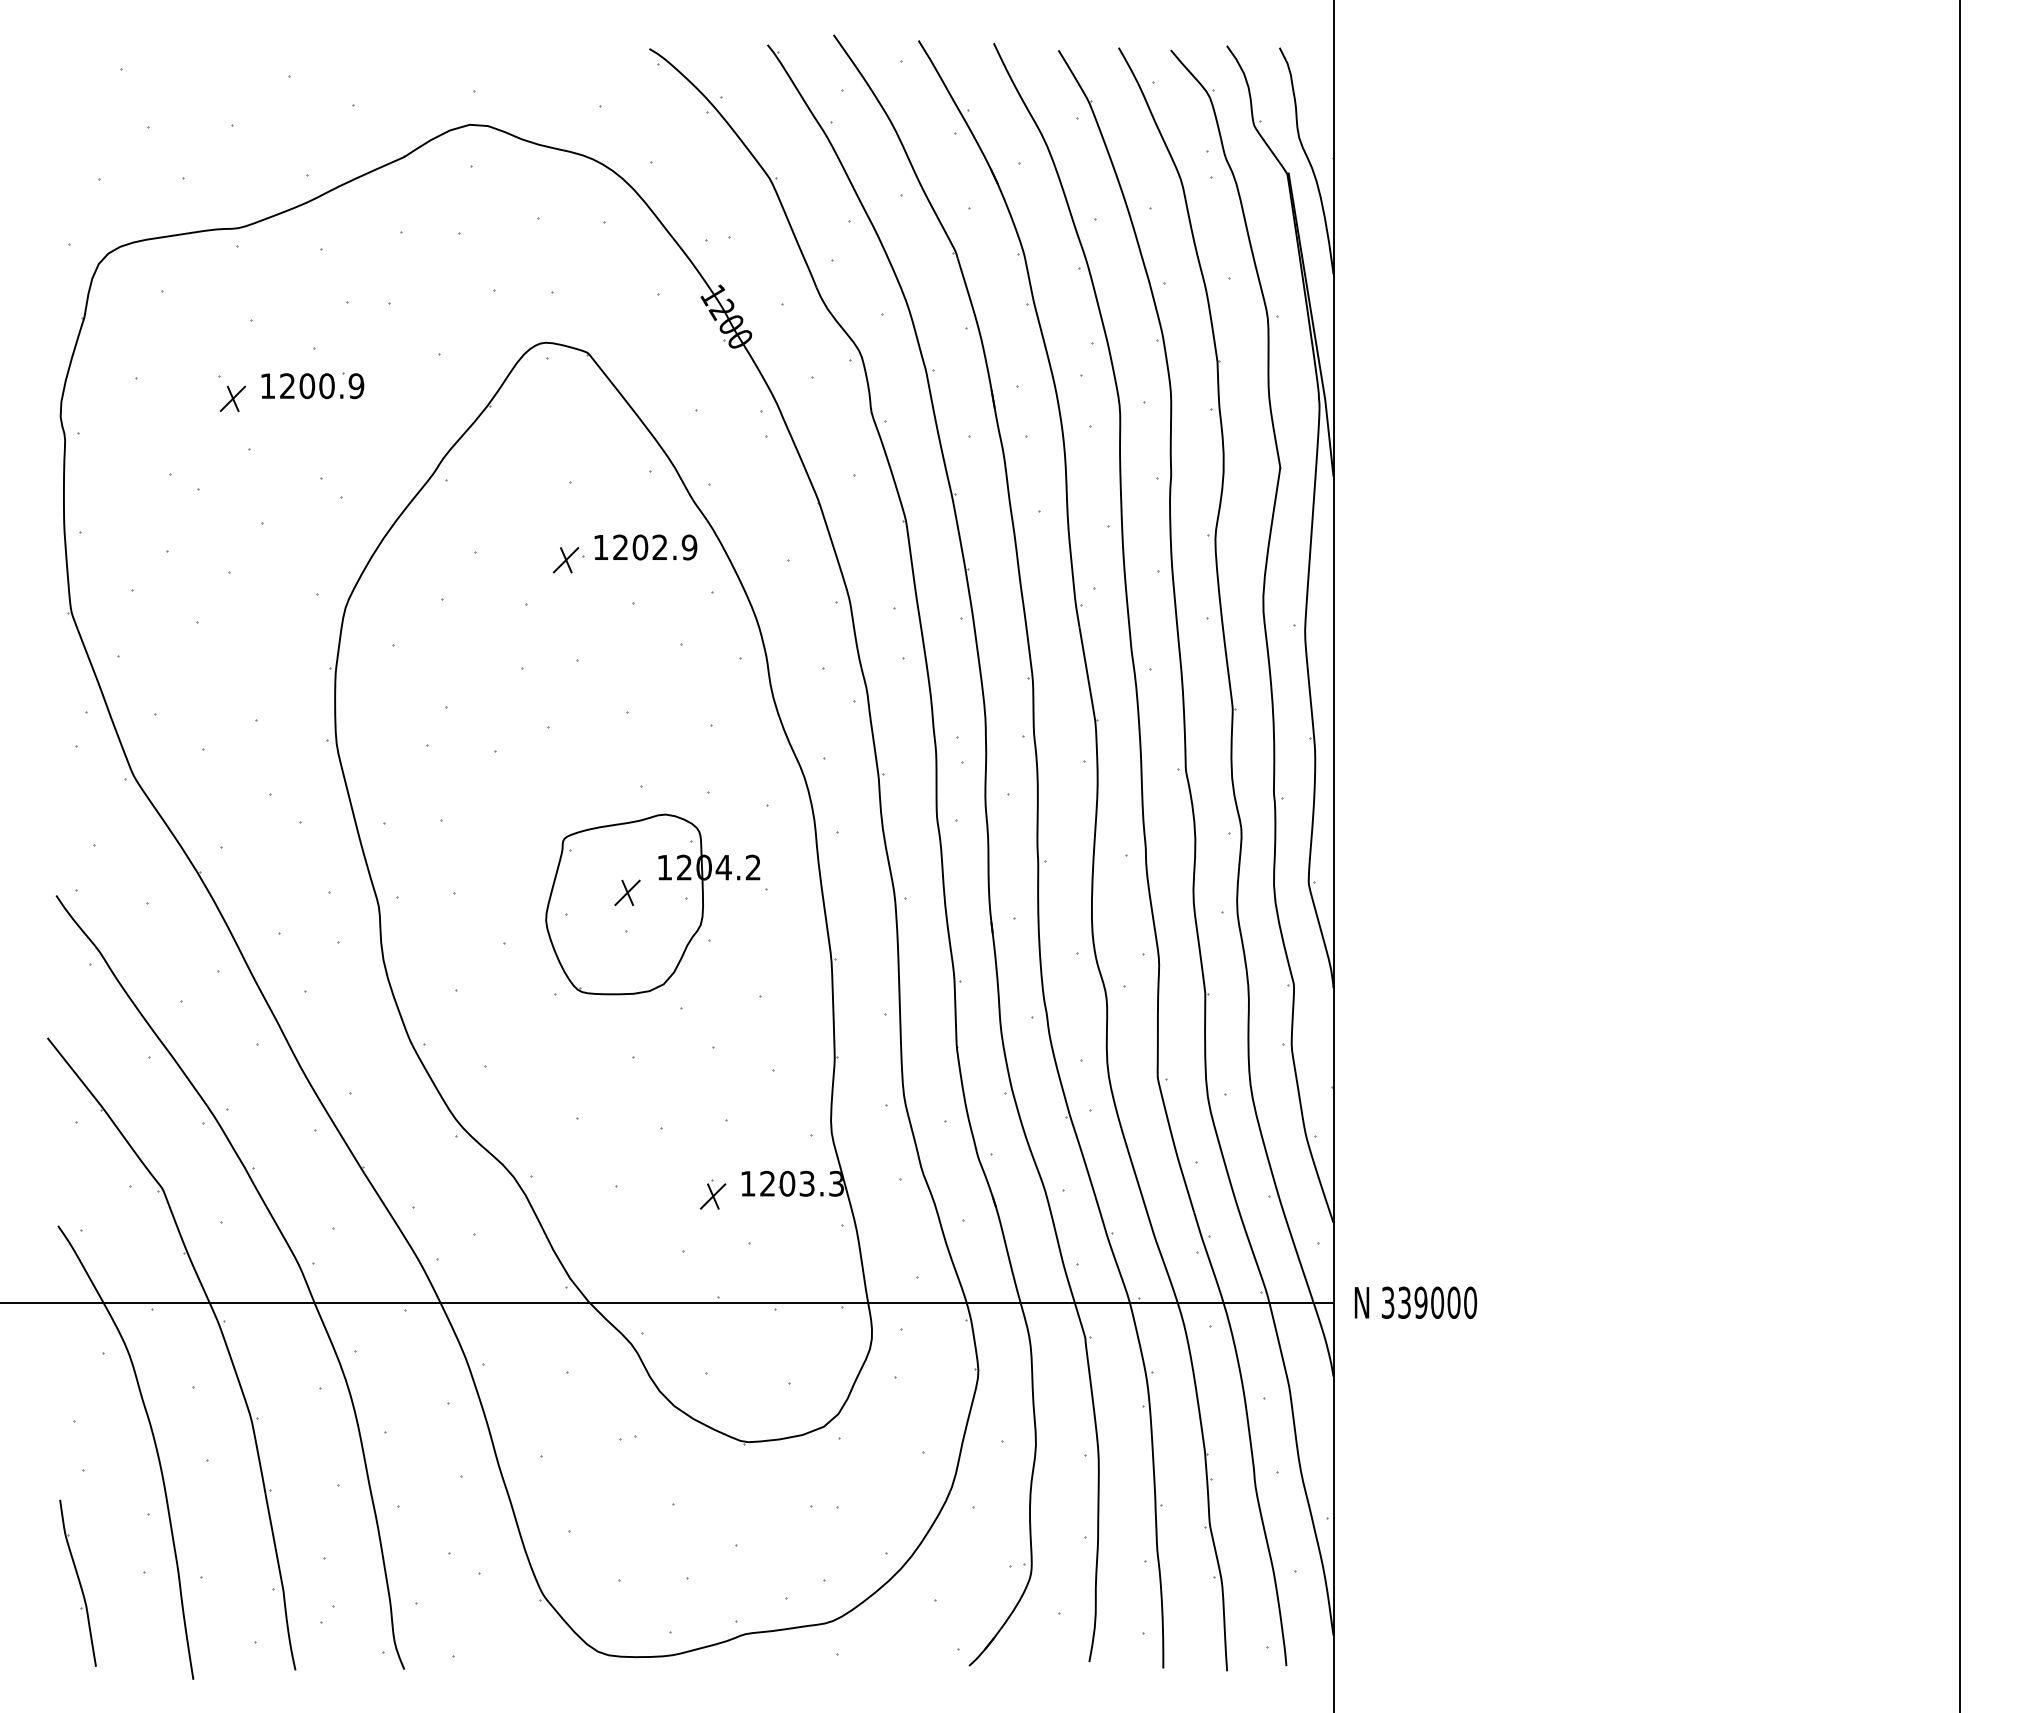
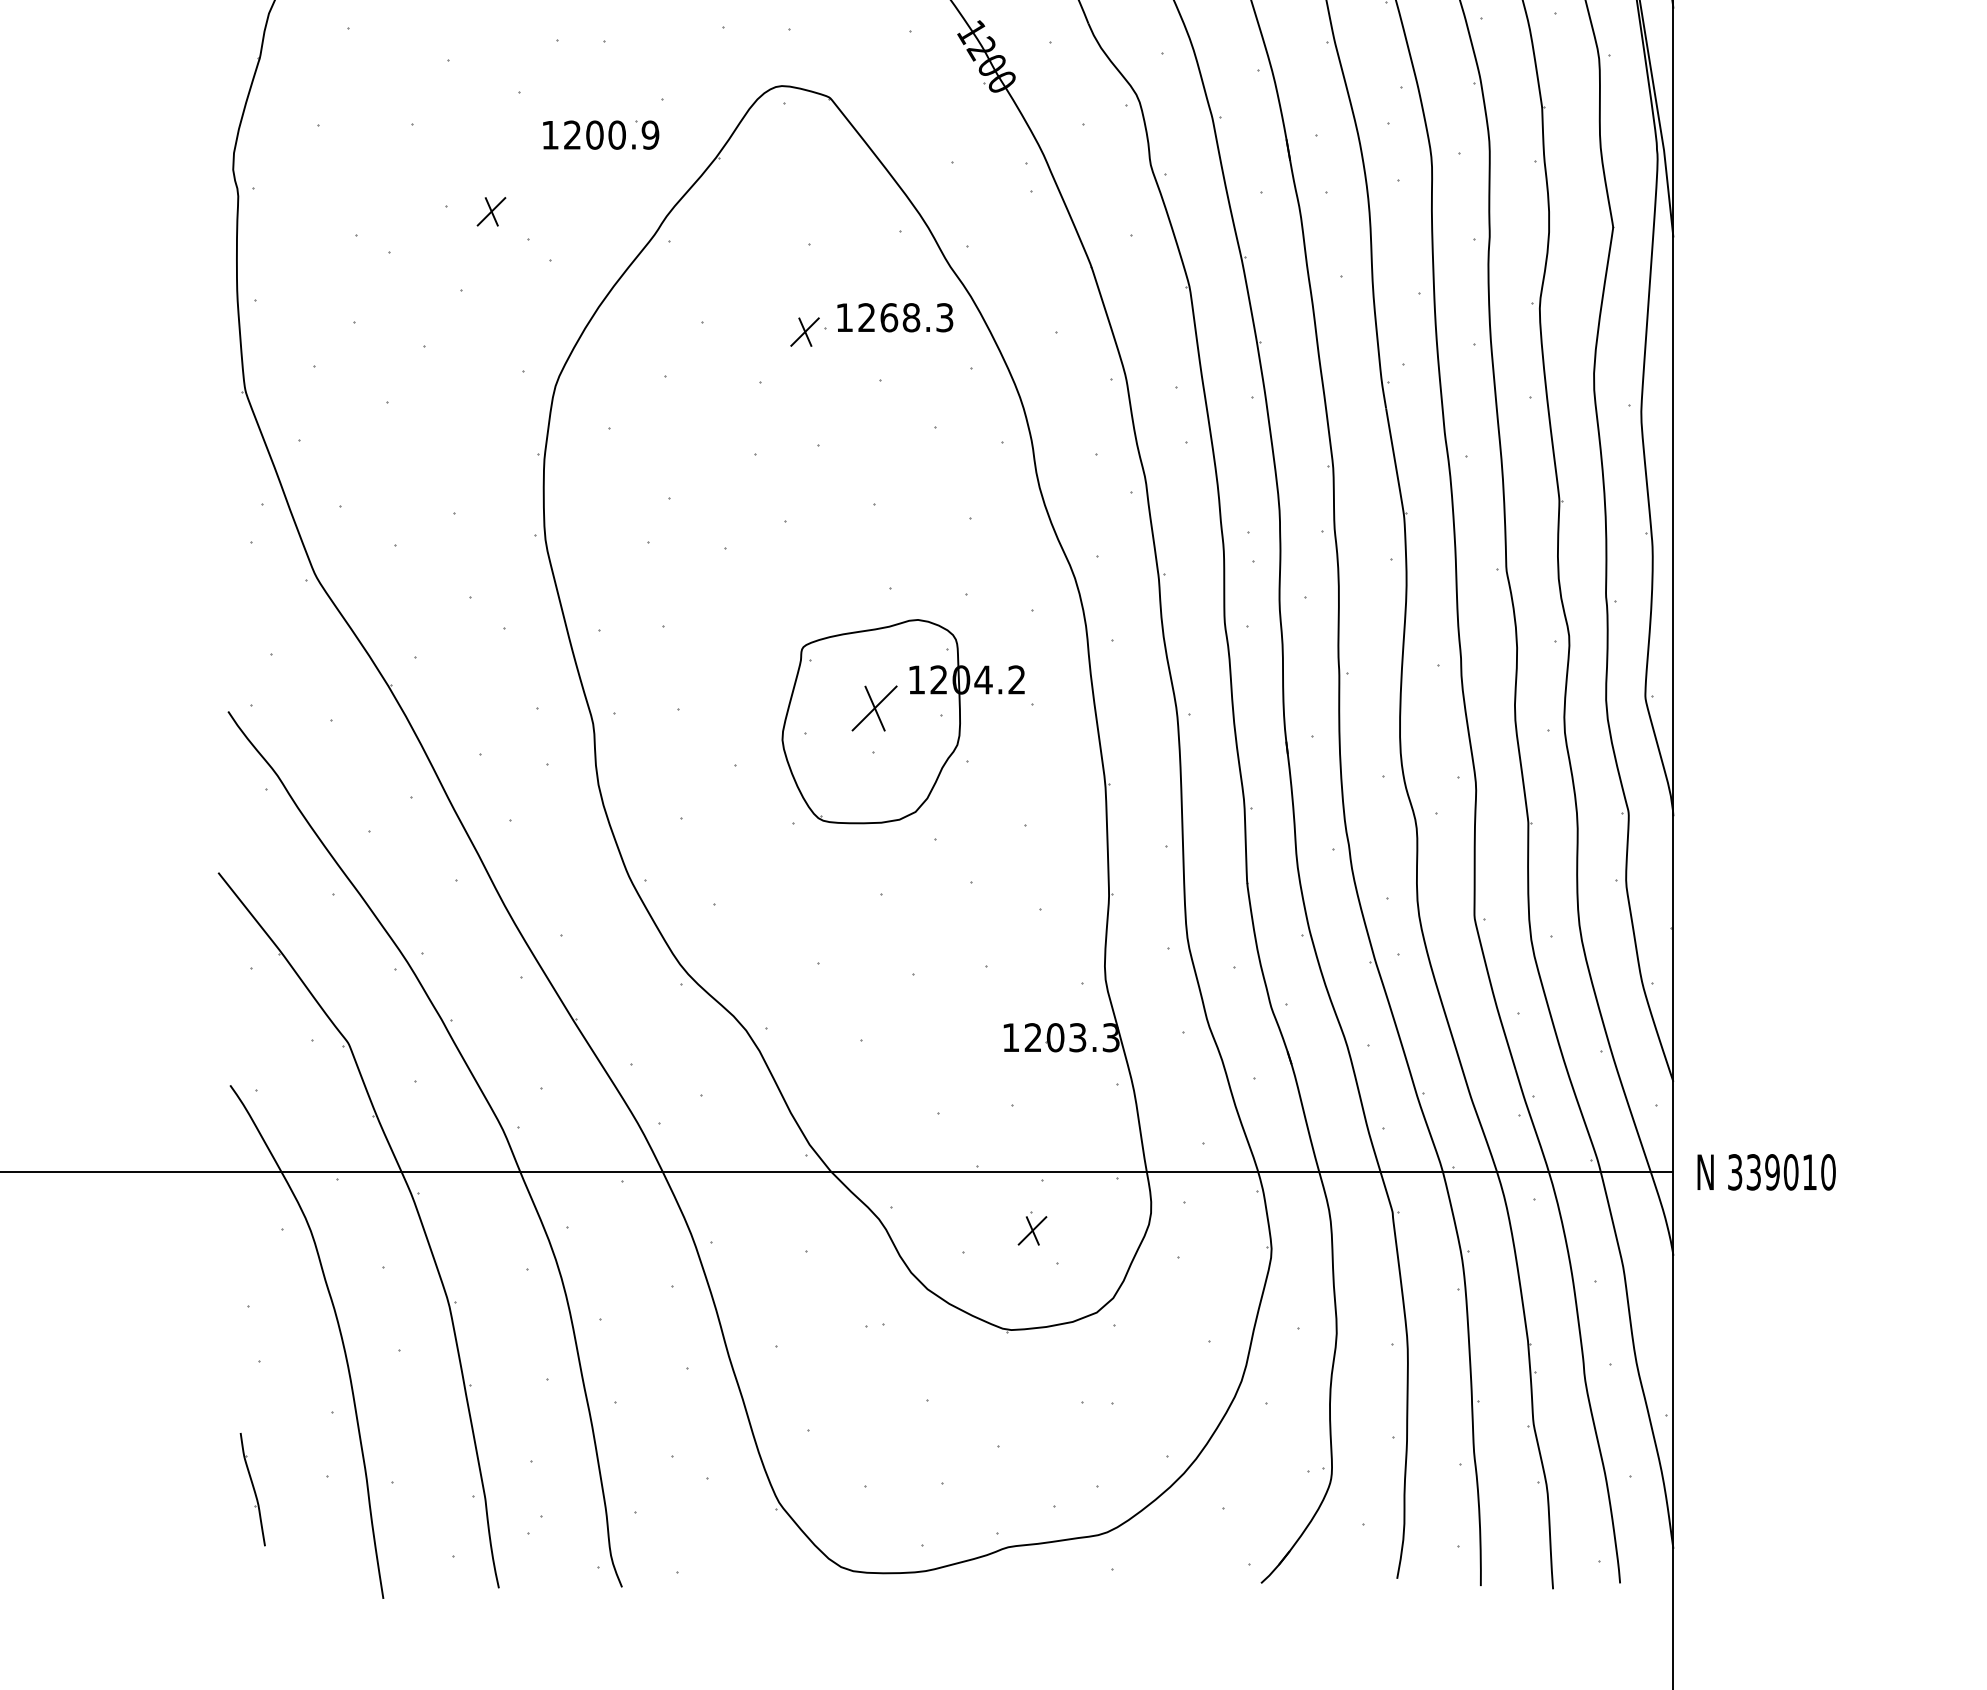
part: (312, 385) -> (600, 134), moved
part: (232, 398) -> (491, 211), moved
text: (664, 547) -> (916, 317), 1202.9 -> 1268.3
part: (627, 892) -> (874, 708), size x1.6
part: (712, 1194) -> (1031, 1228), moved
text: (1453, 1302) -> (1809, 1172), 339000 -> 339010
part: (77, 1582) -> (252, 1488), size x0.6

